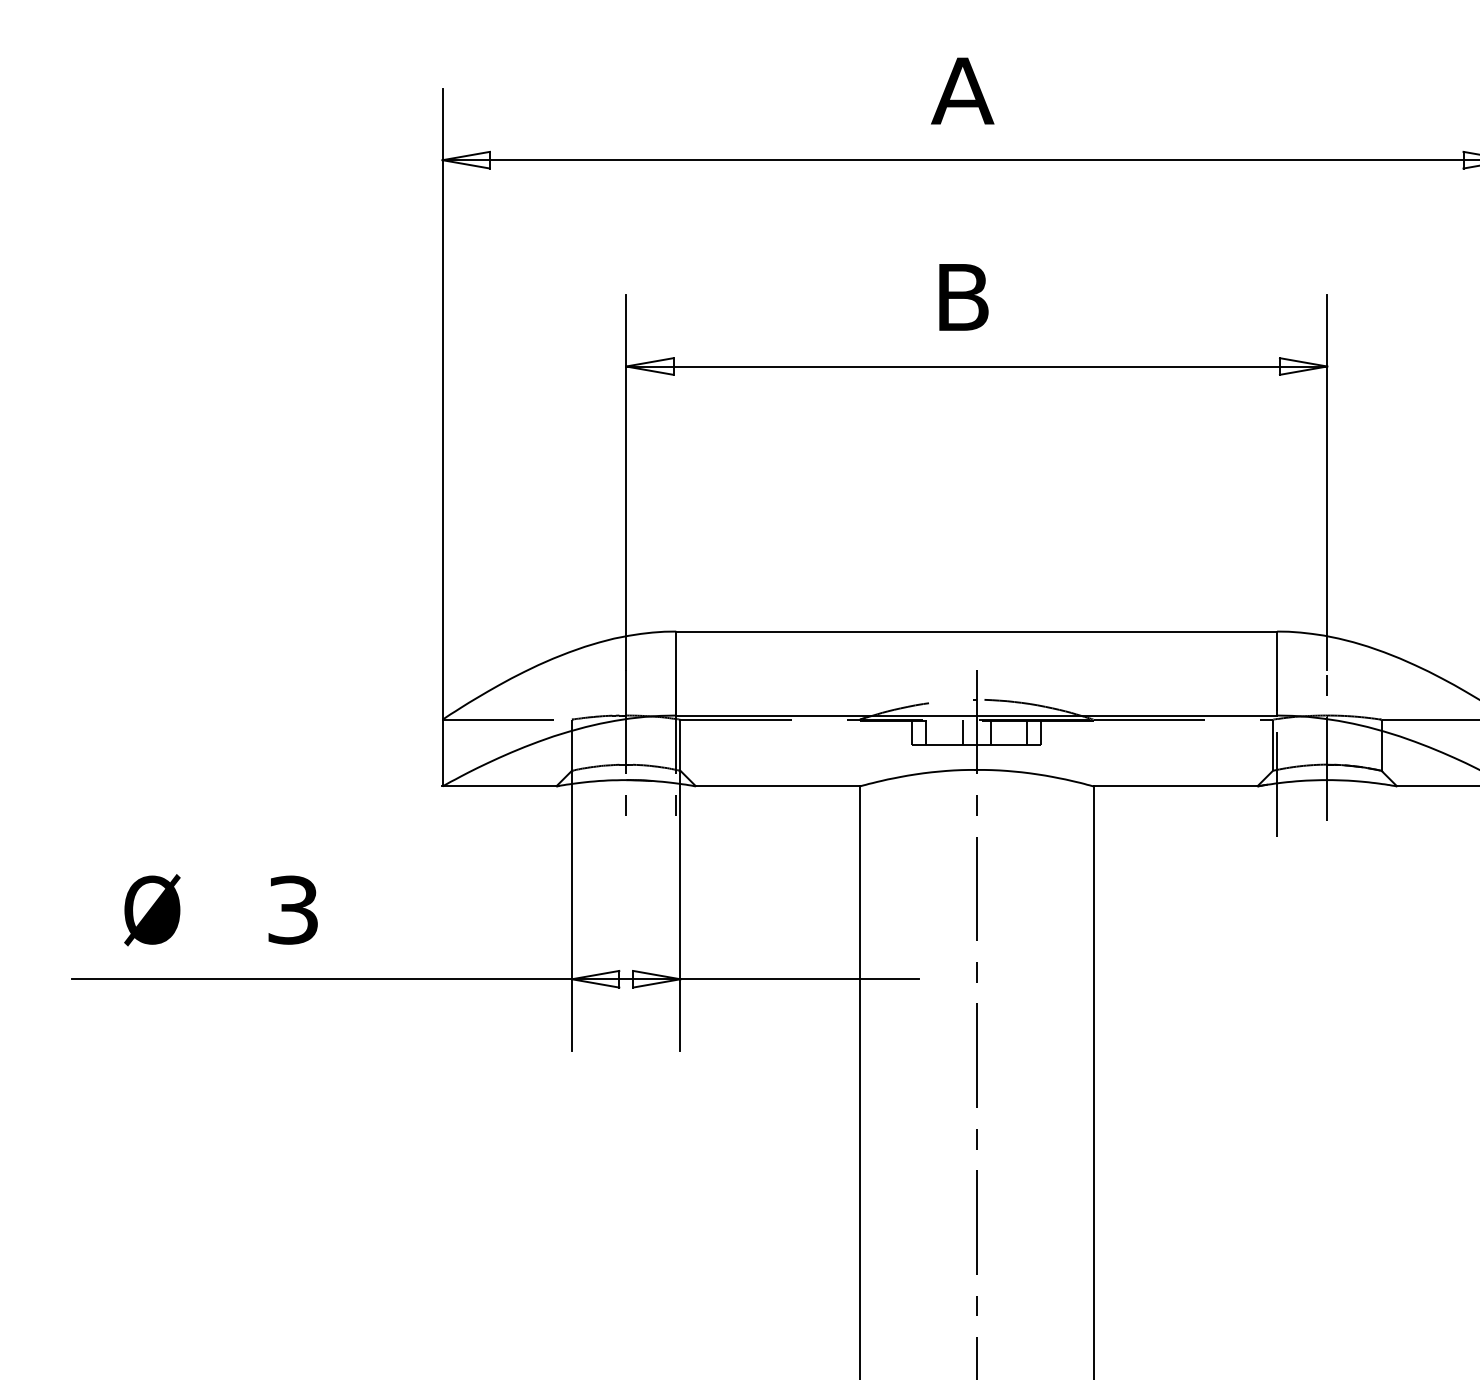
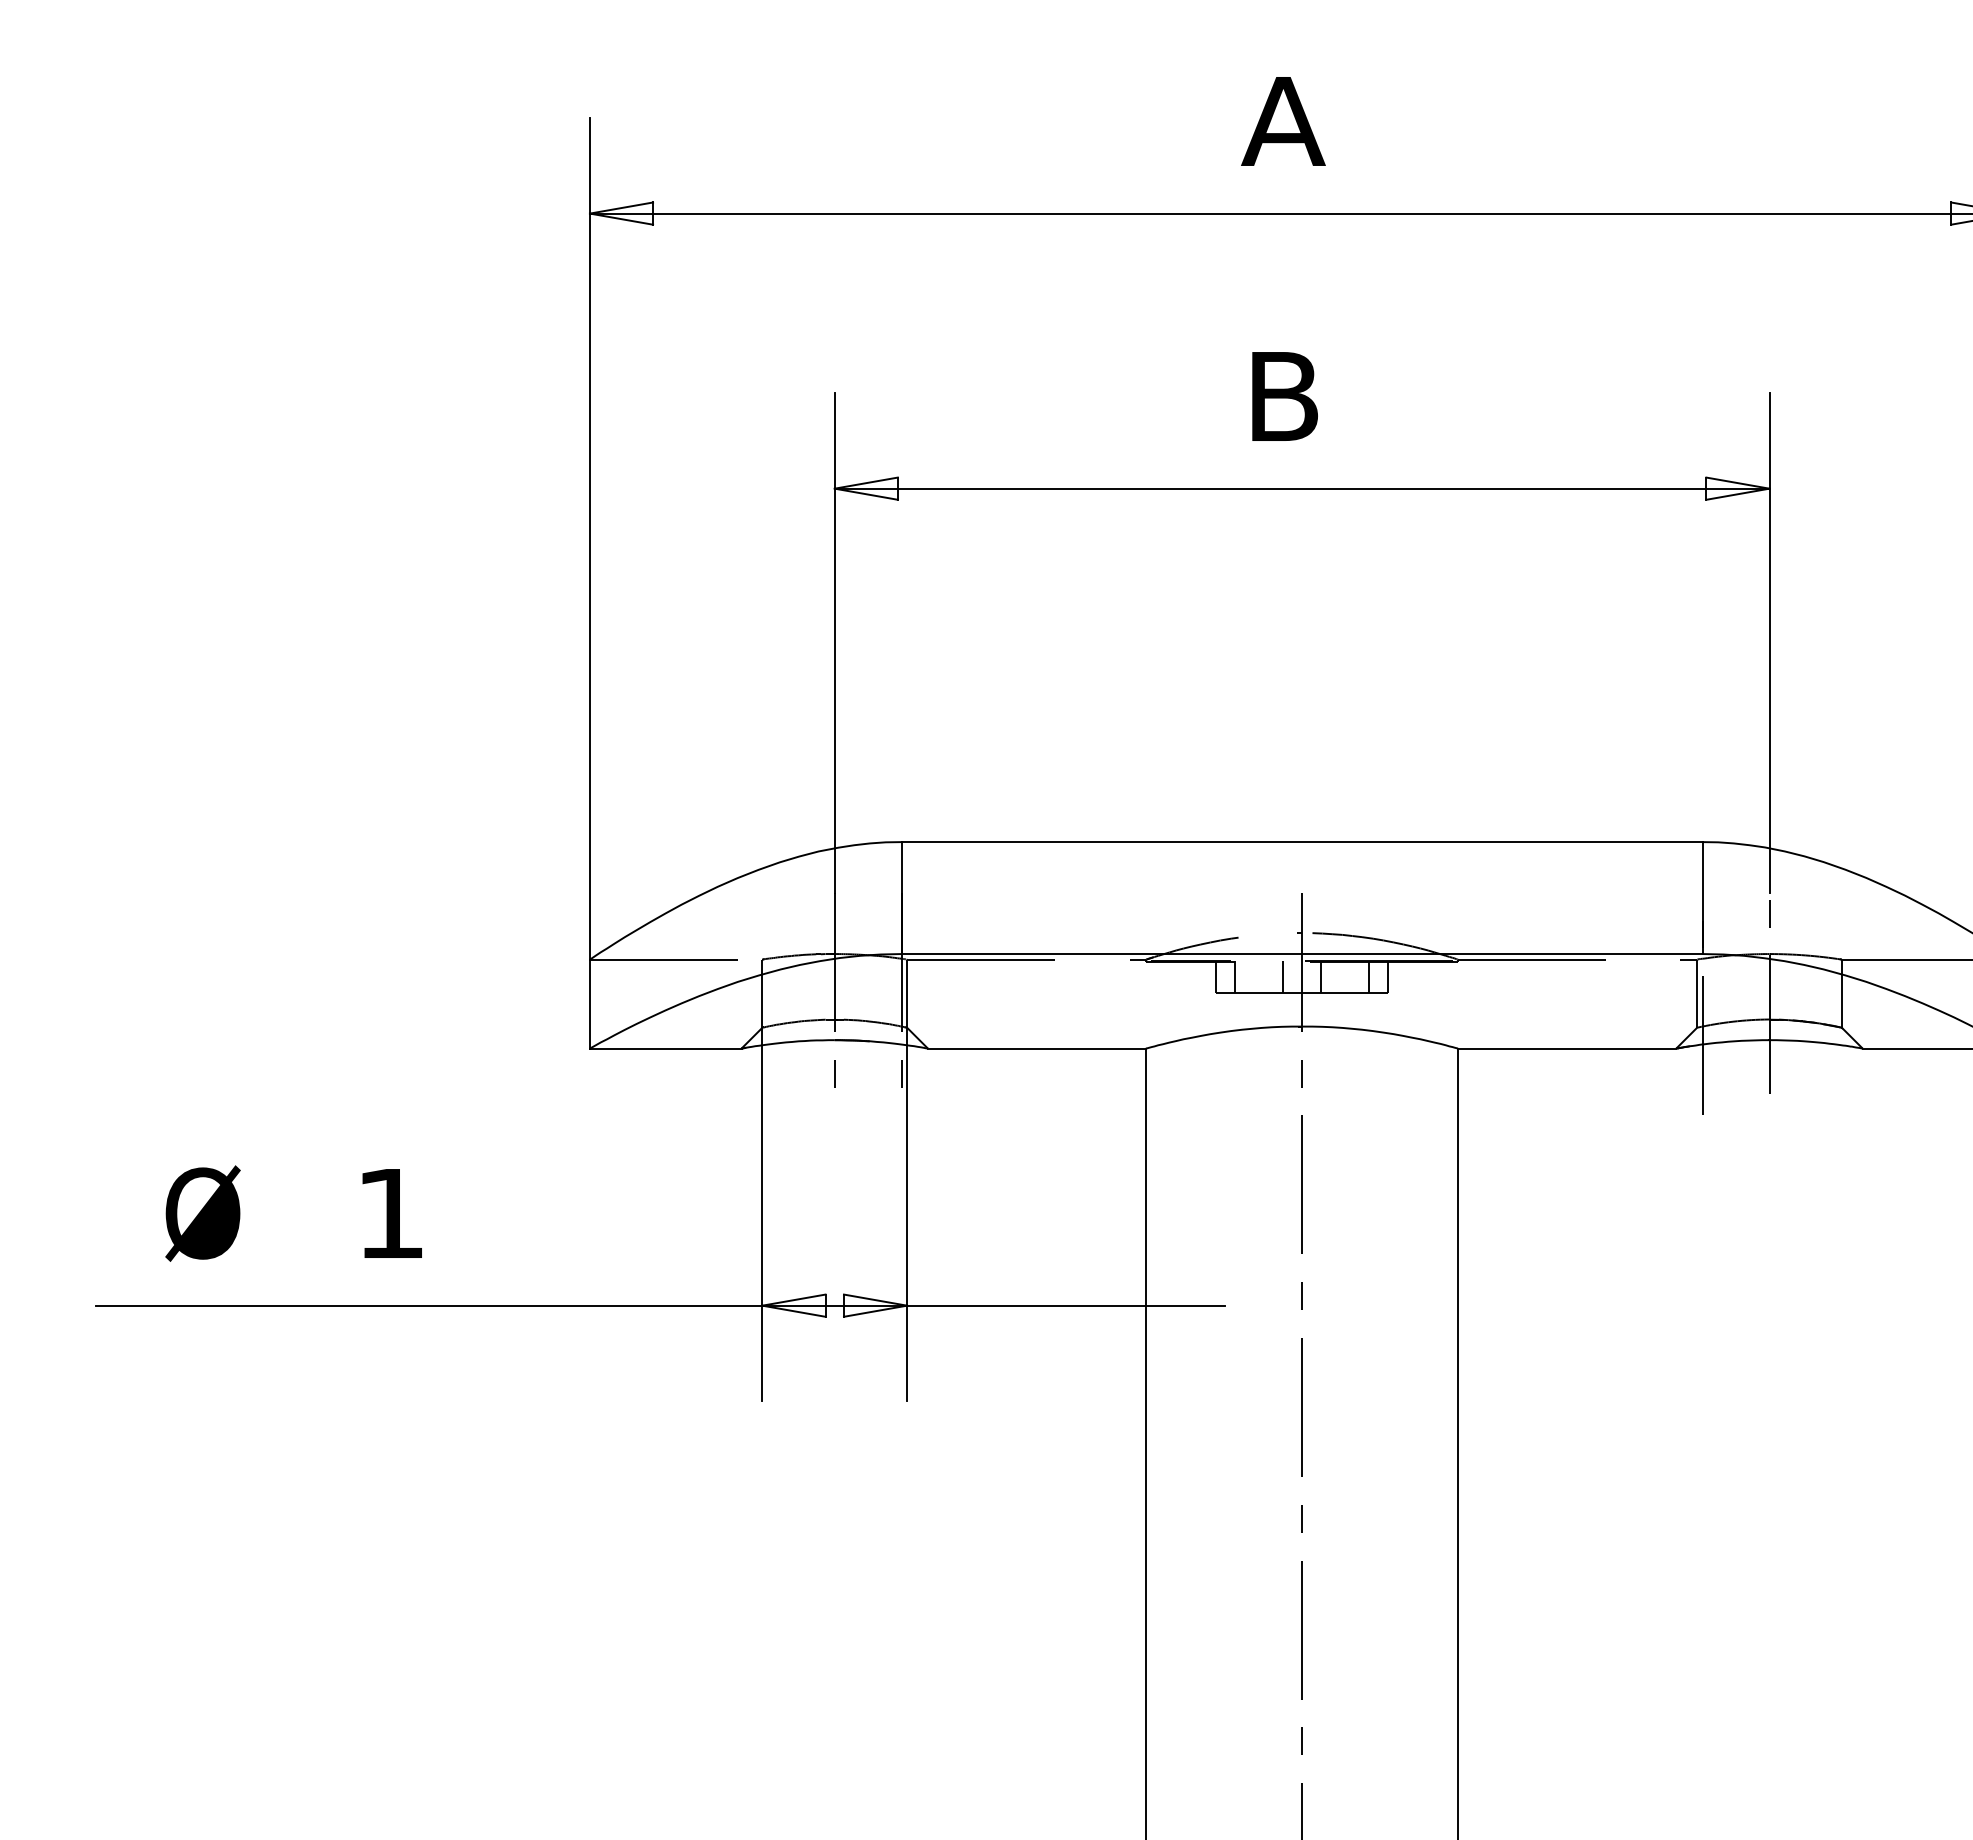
text: (293, 910) -> (390, 1213), 3 -> 1

